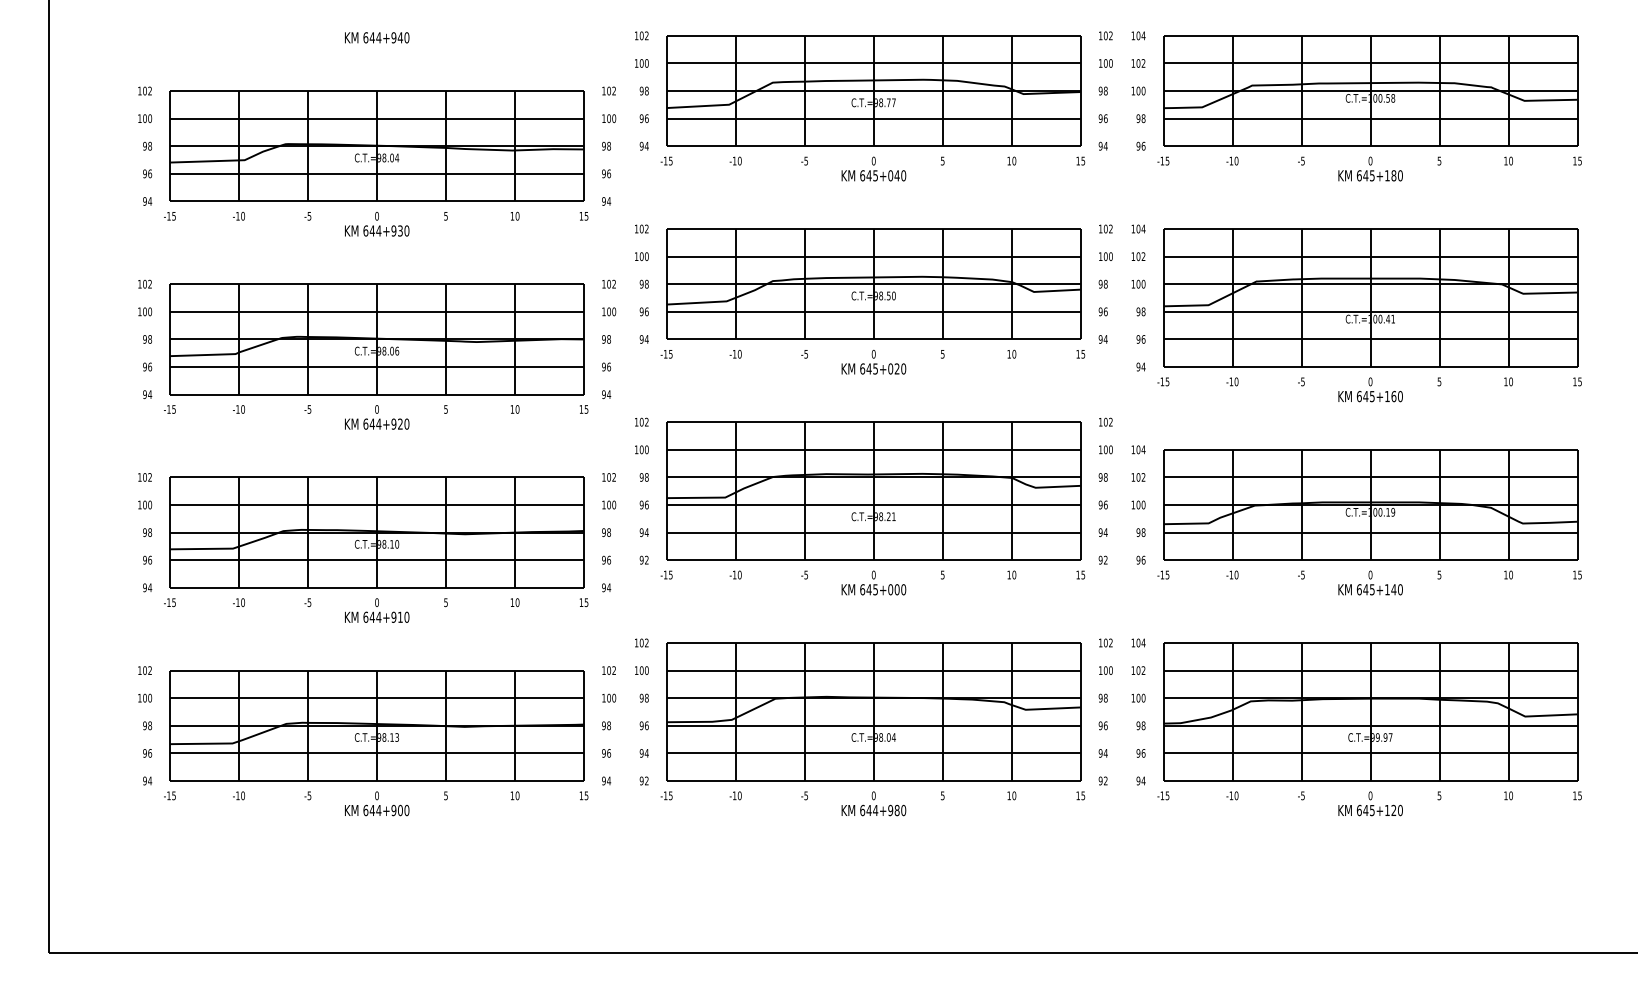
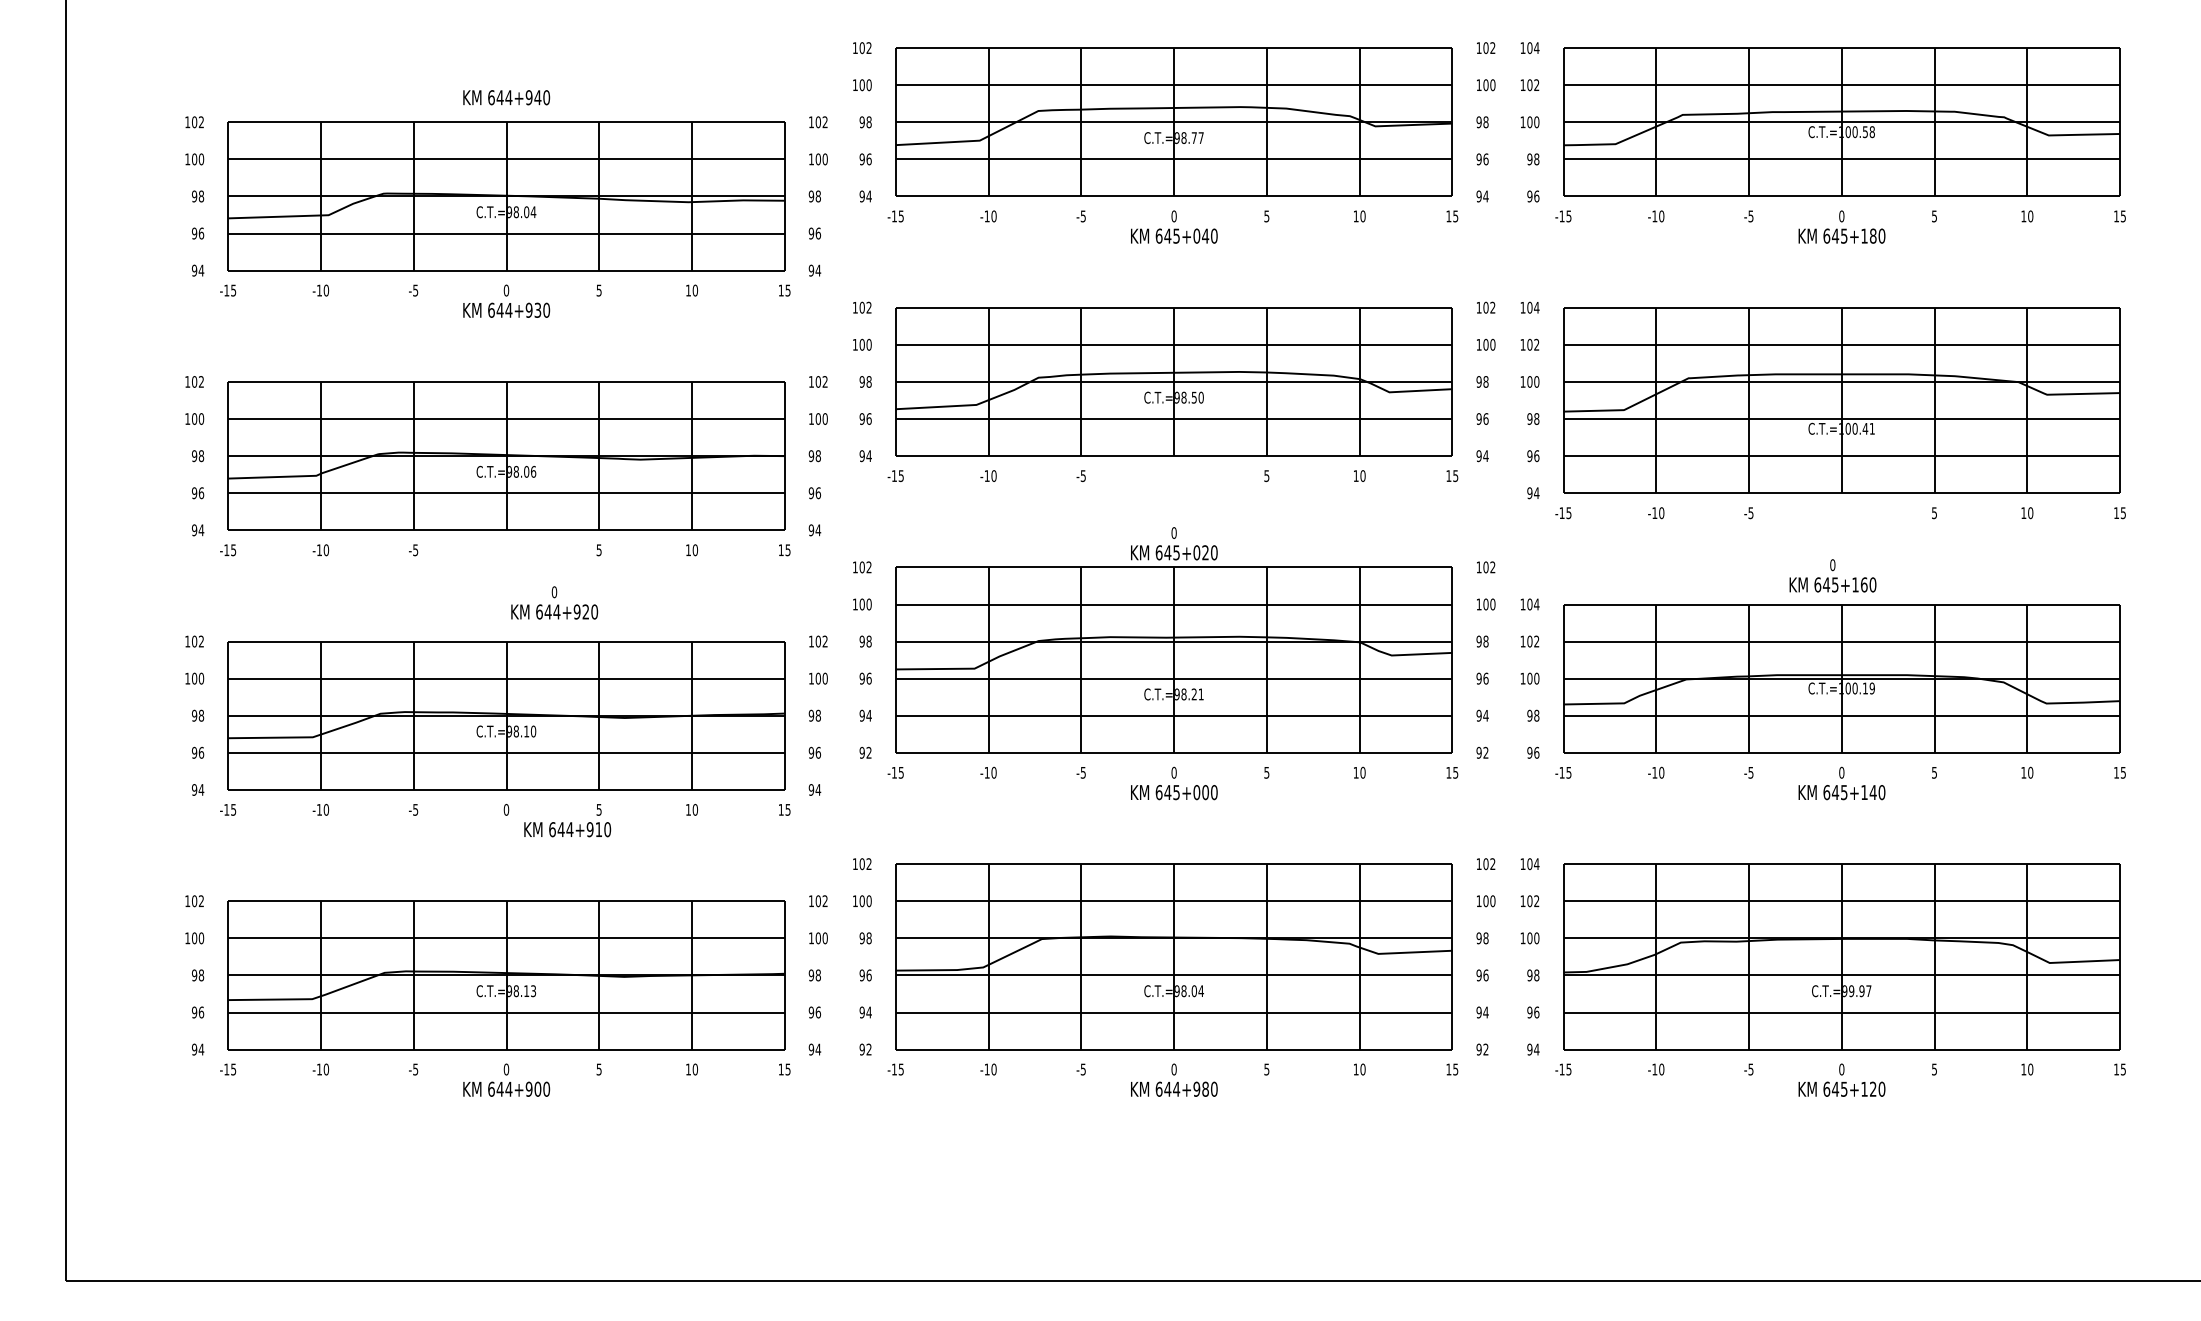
text: (377, 37) -> (506, 97), moved
text: (874, 362) -> (1174, 543), moved
text: (1370, 389) -> (1832, 575), moved
text: (377, 417) -> (554, 602), moved
text: (377, 617) -> (567, 829), moved

